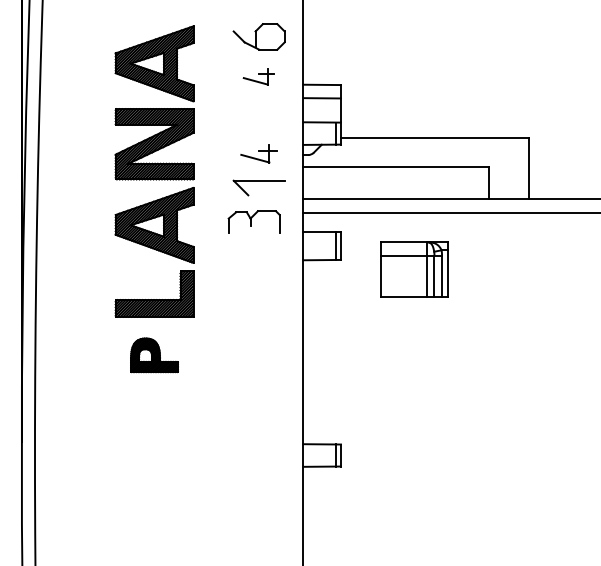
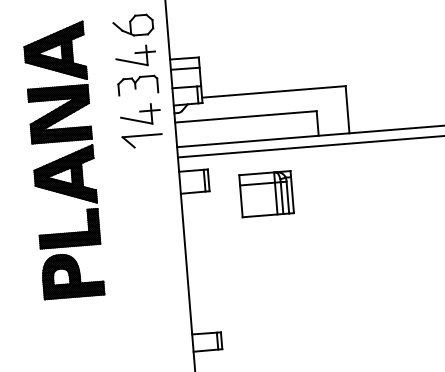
part: (258, 76) -> (135, 56), size x1.67
part: (258, 153) -> (139, 114), size x1.43
part: (253, 221) -> (137, 85), moved
part: (154, 355) -> (72, 275), size x1.67

